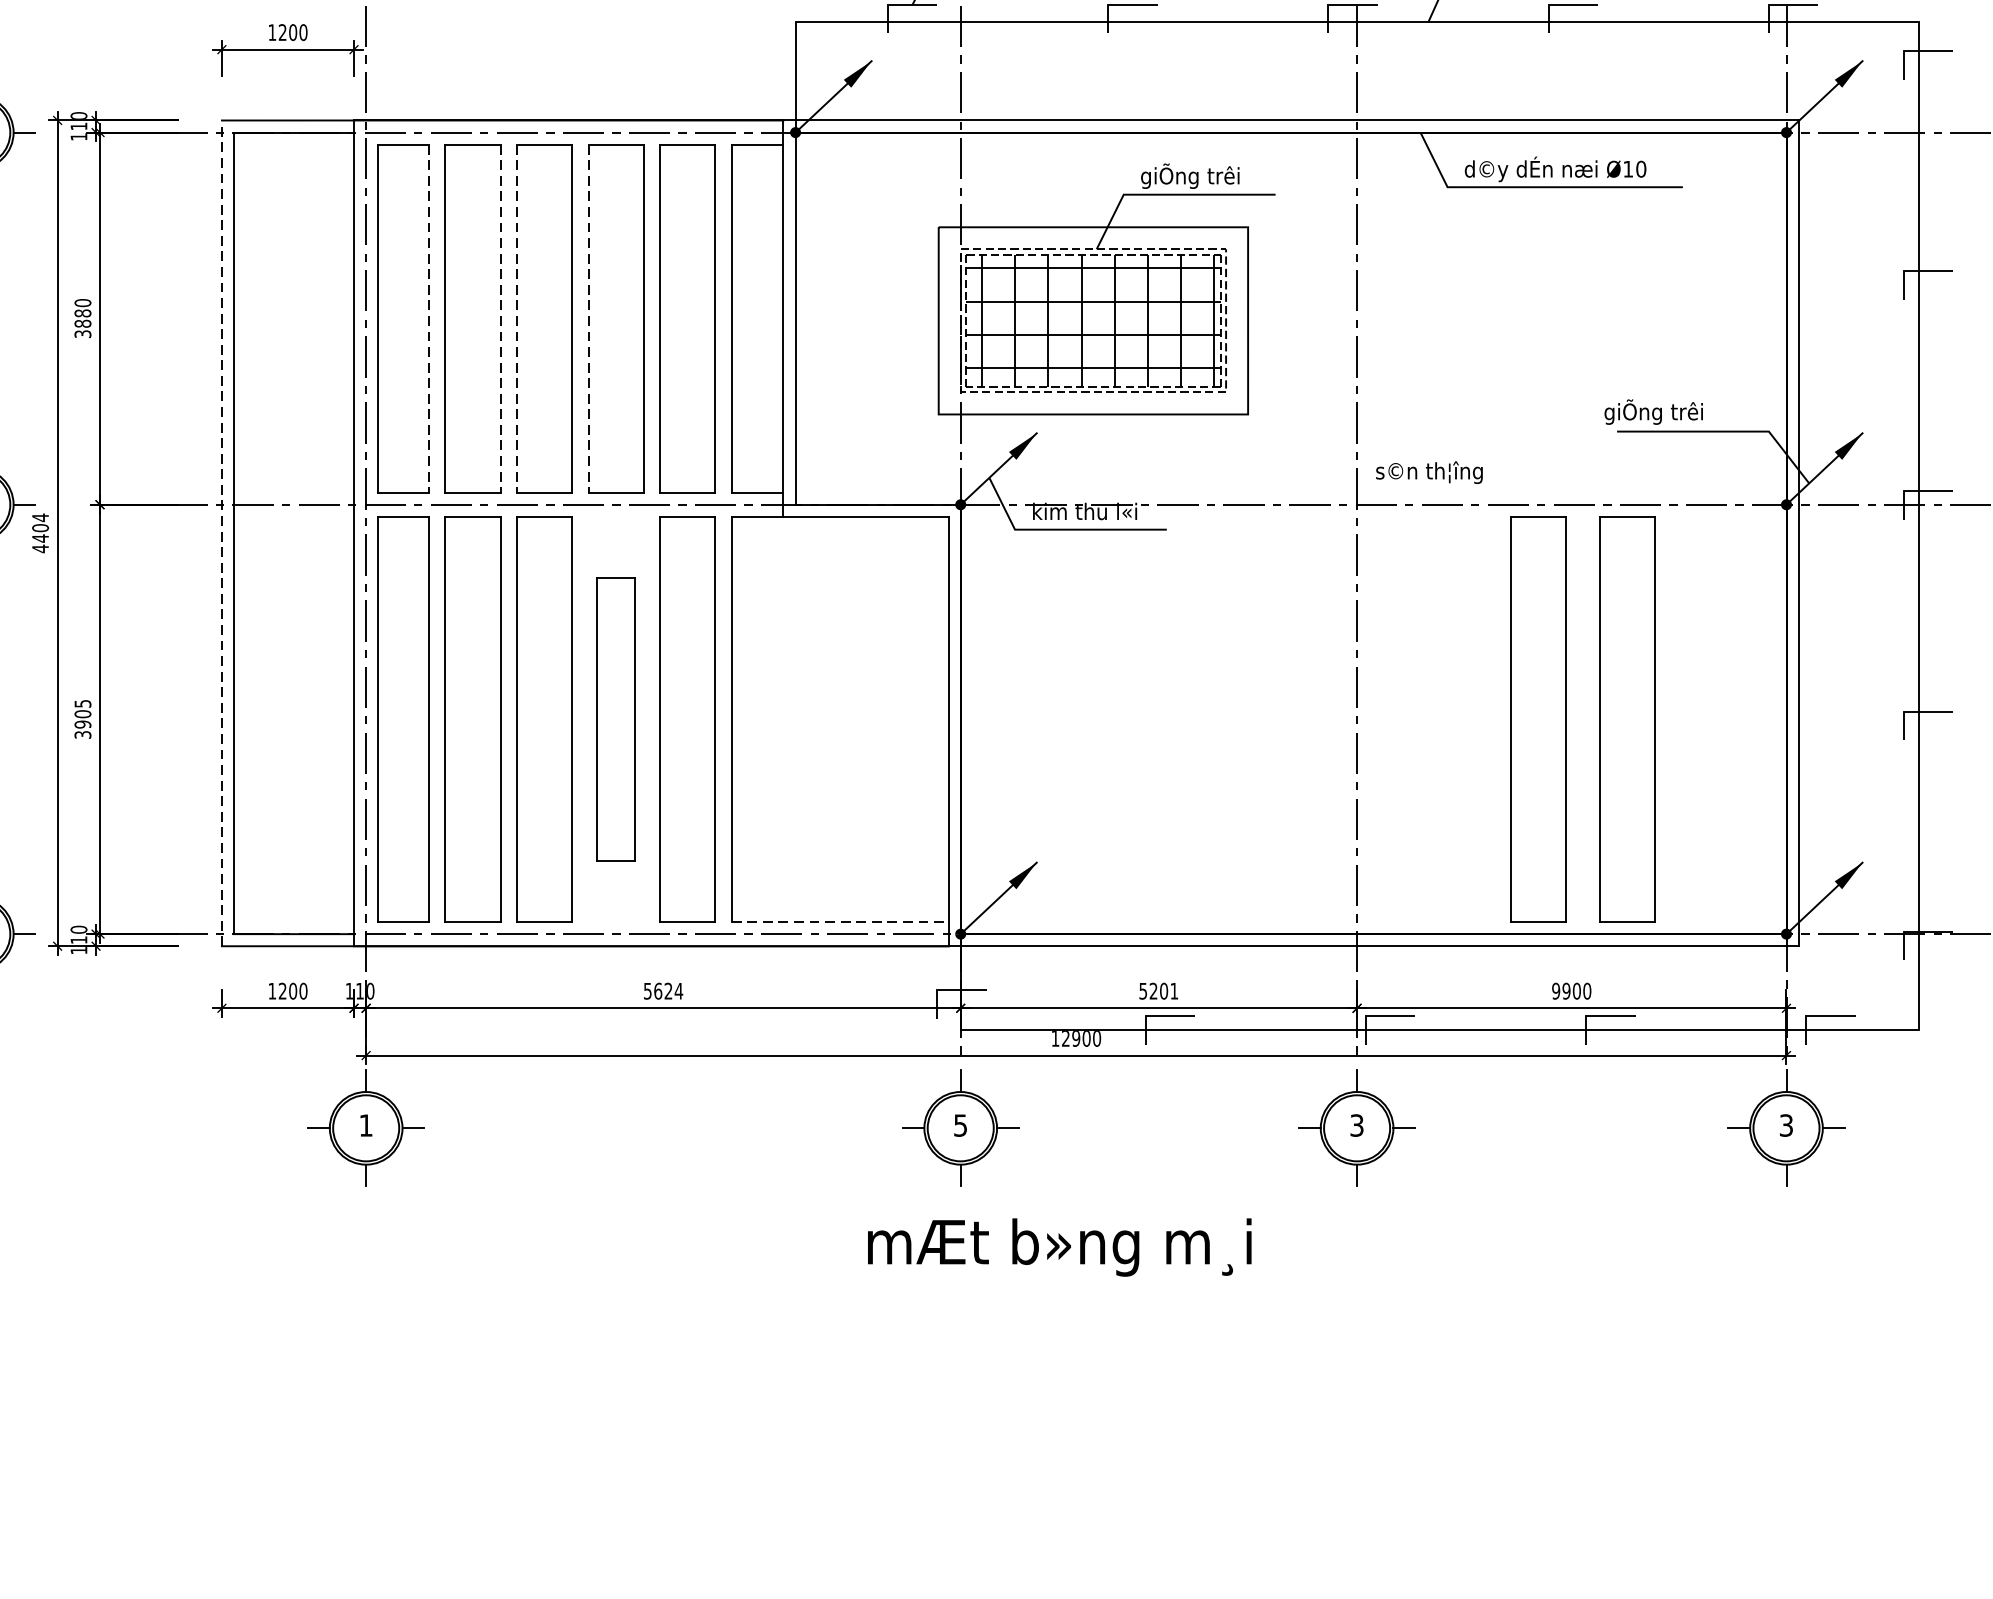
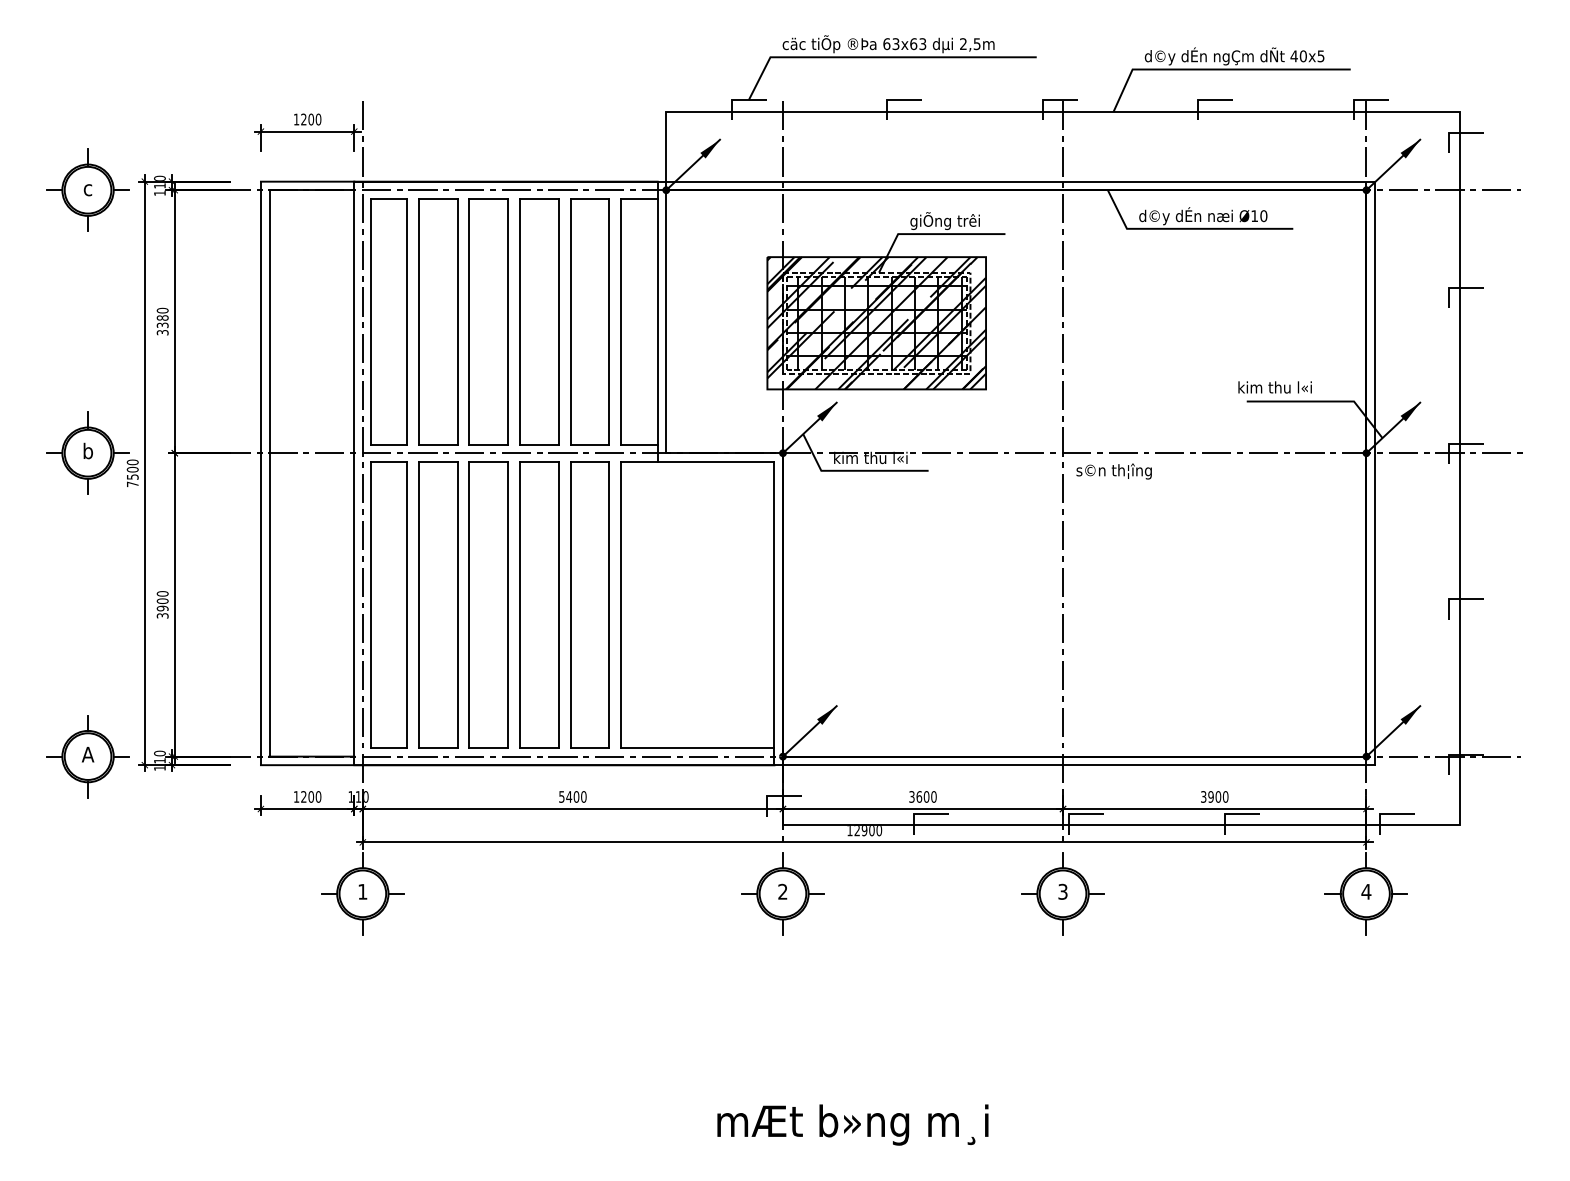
line: (429, 318) -> (407, 321), dashed -> solid
line: (500, 318) -> (457, 321), dashed -> solid
line: (517, 318) -> (469, 321), dashed -> solid
line: (589, 318) -> (520, 321), dashed -> solid
hatch: (1093, 321) -> (876, 323), added
text: (82, 324) -> (162, 325), 3880 -> 3380
text: (1656, 411) -> (1274, 387), giÕng trêi -> kim thu l«i
text: (1428, 472) -> (1113, 471), moved
text: (40, 533) -> (132, 473), 4404 -> 7500
line: (221, 533) -> (260, 473), dashed -> solid
text: (82, 703) -> (162, 593), 3905 -> 3900
part: (616, 718) -> (539, 604), size x1.43
part: (1538, 718) -> (1191, 604), removed
part: (1626, 718) -> (1253, 604), removed
line: (839, 922) -> (697, 748), dashed -> solid
text: (668, 990) -> (576, 796), 5624 -> 5400
text: (1158, 990) -> (922, 796), 5201 -> 3600
text: (1555, 990) -> (1203, 796), 9900 -> 3900
text: (960, 1125) -> (782, 891), 5 -> 2
text: (1786, 1125) -> (1366, 891), 3 -> 4
text: (1059, 1246) -> (852, 1124), moved

